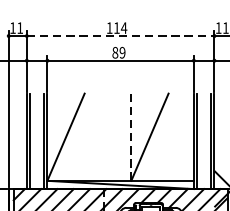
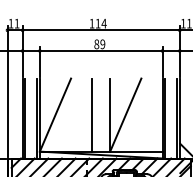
line: (120, 36) -> (101, 30), dashed -> solid
line: (110, 136) -> (92, 114), added
line: (131, 137) -> (110, 115), dashed -> solid

